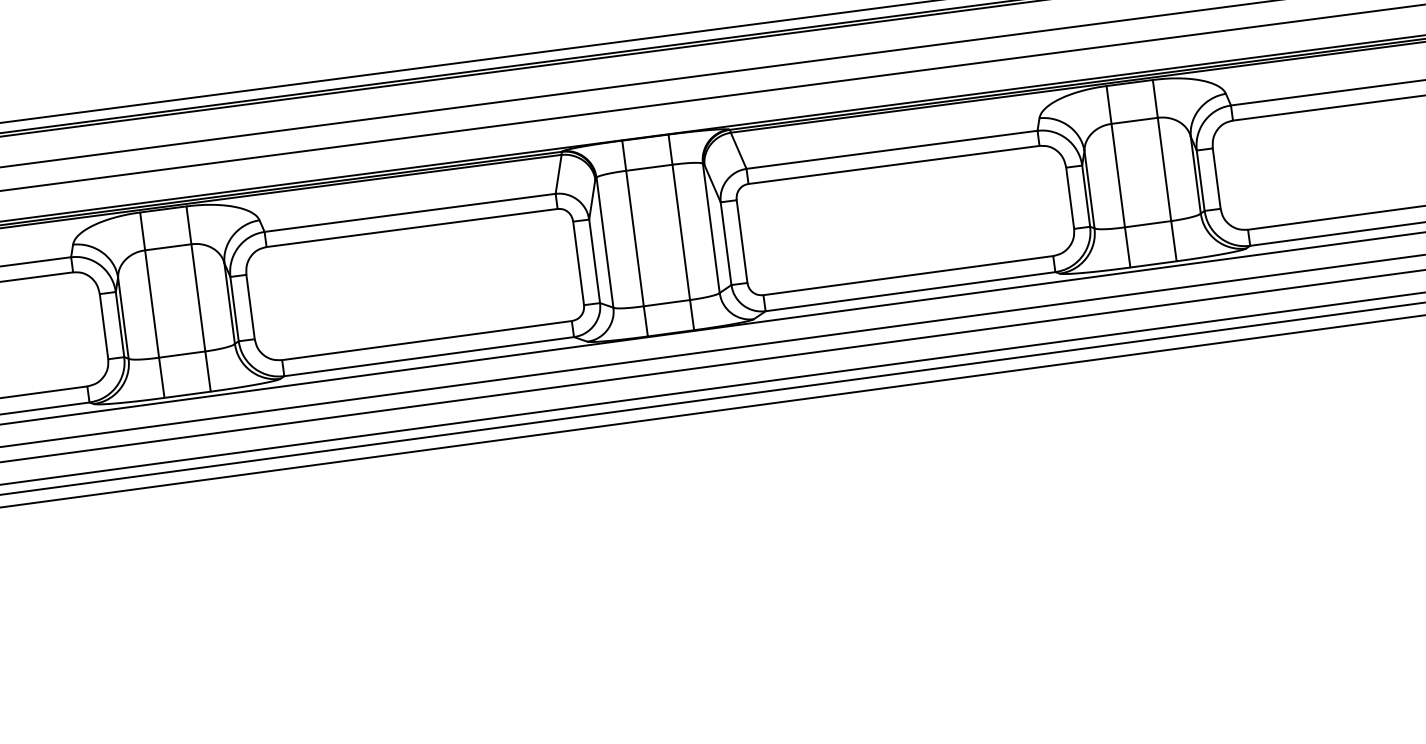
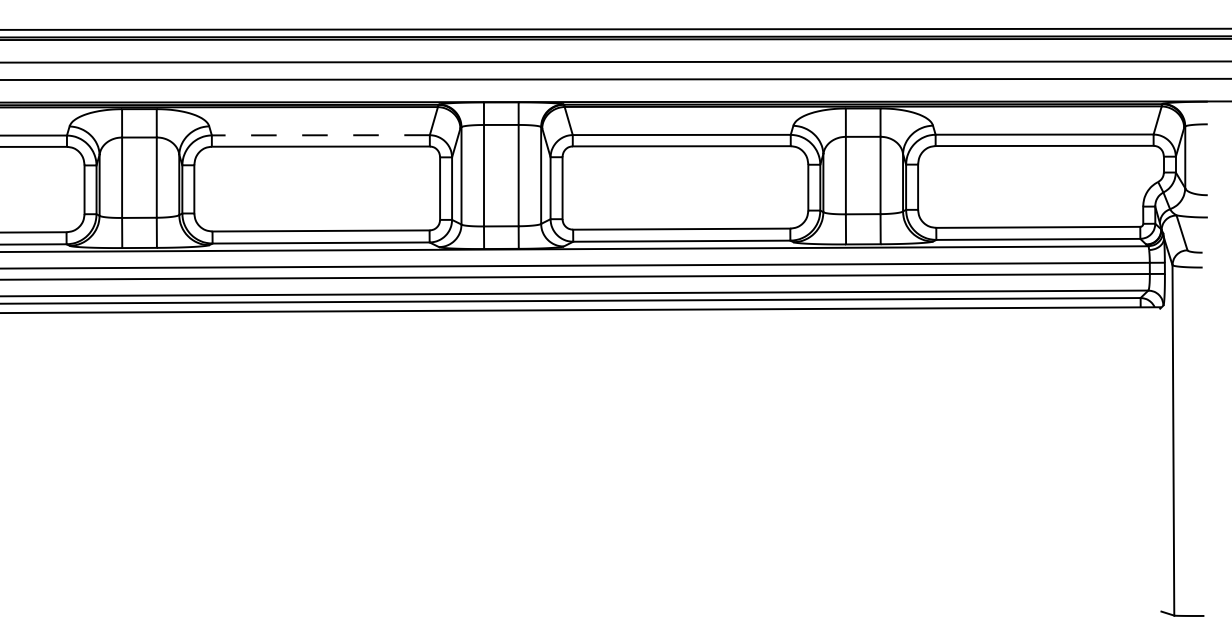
line: (409, 213) -> (320, 135), solid -> dashed

